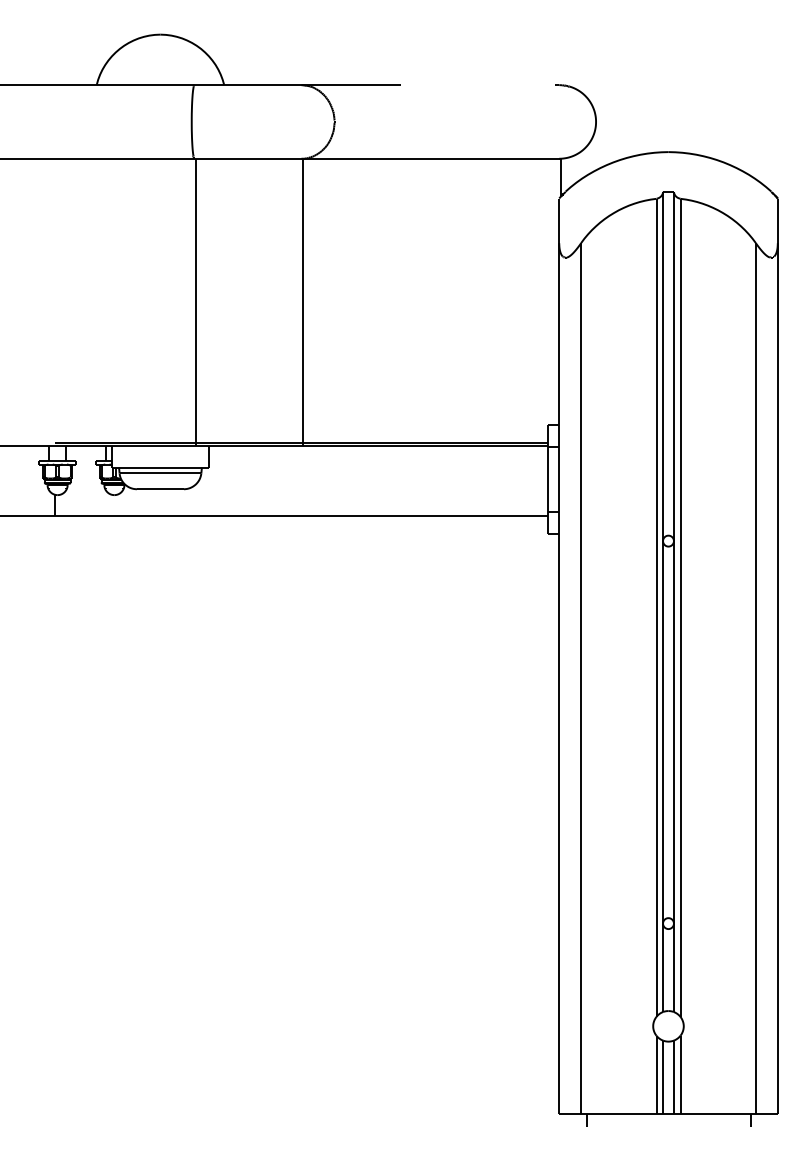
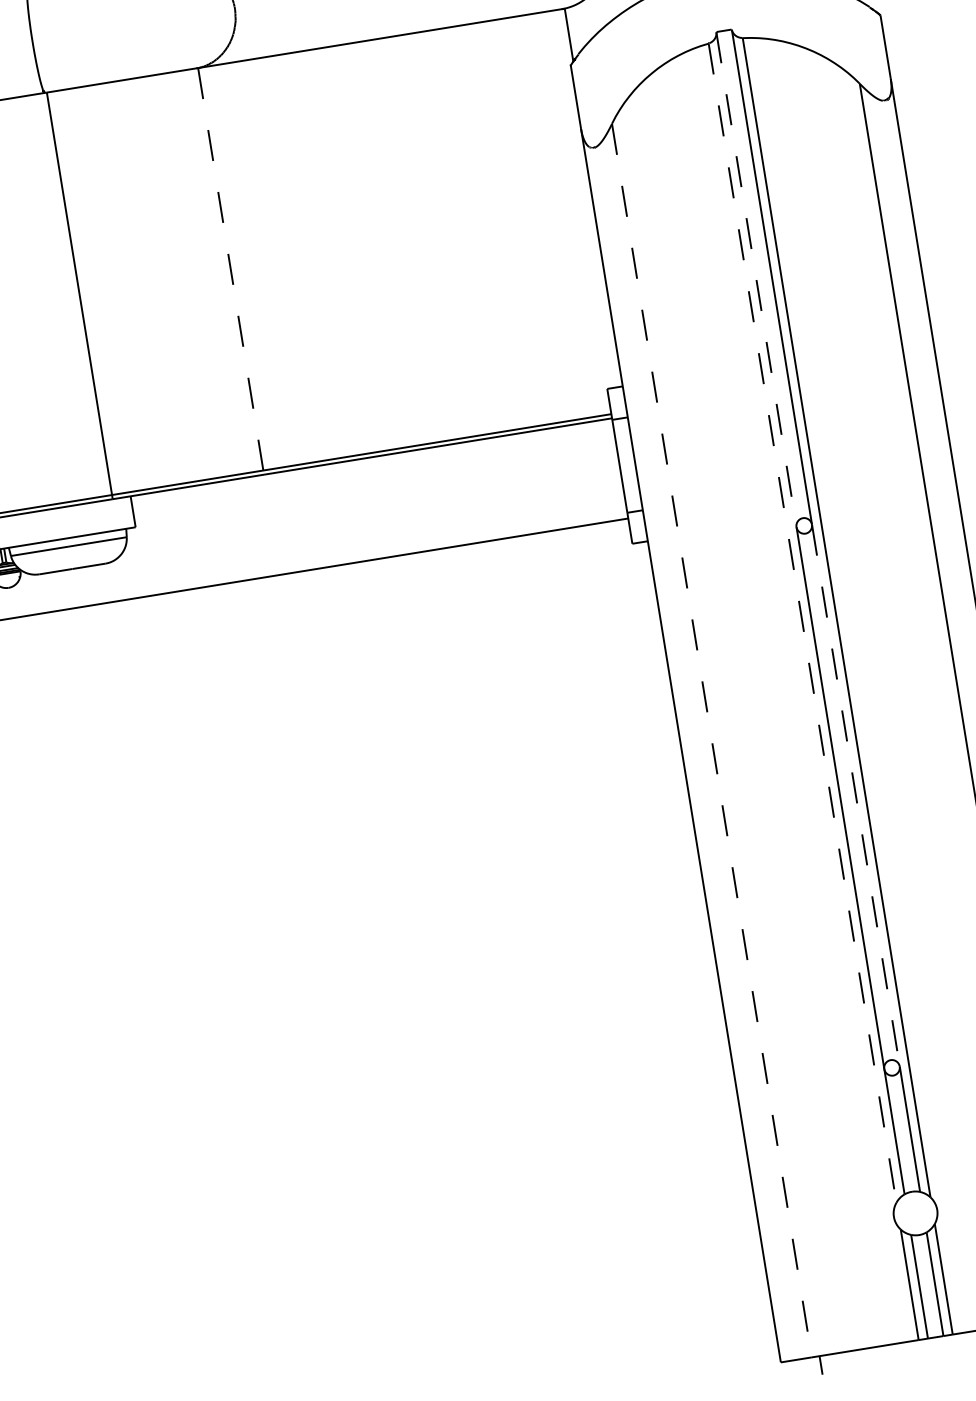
line: (302, 302) -> (230, 271), solid -> dashed
line: (663, 366) -> (757, 279), solid -> dashed
line: (656, 608) -> (802, 624), solid -> dashed
line: (581, 679) -> (712, 741), solid -> dashed
line: (673, 732) -> (855, 795), solid -> dashed

